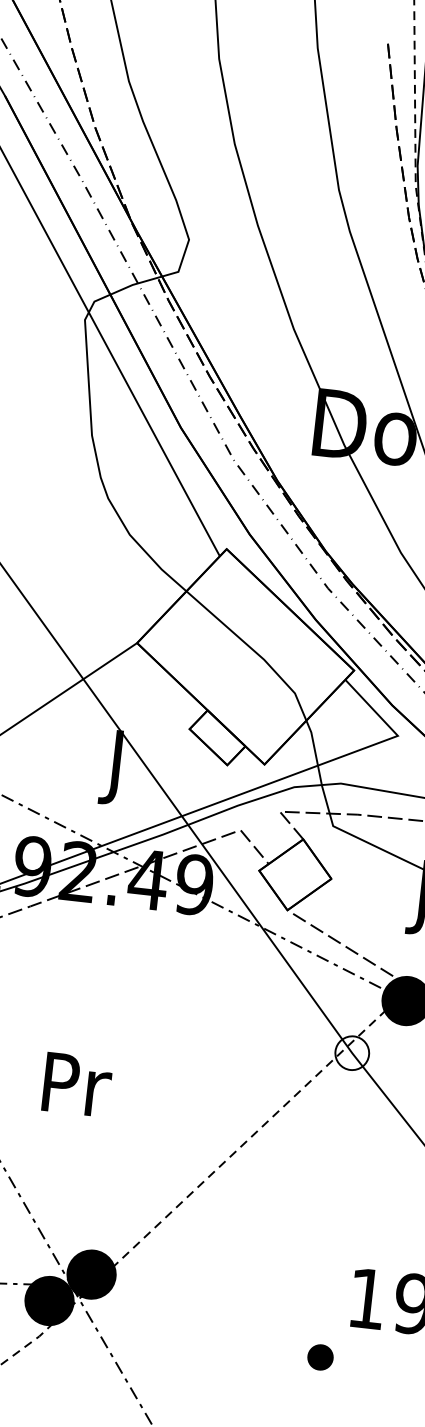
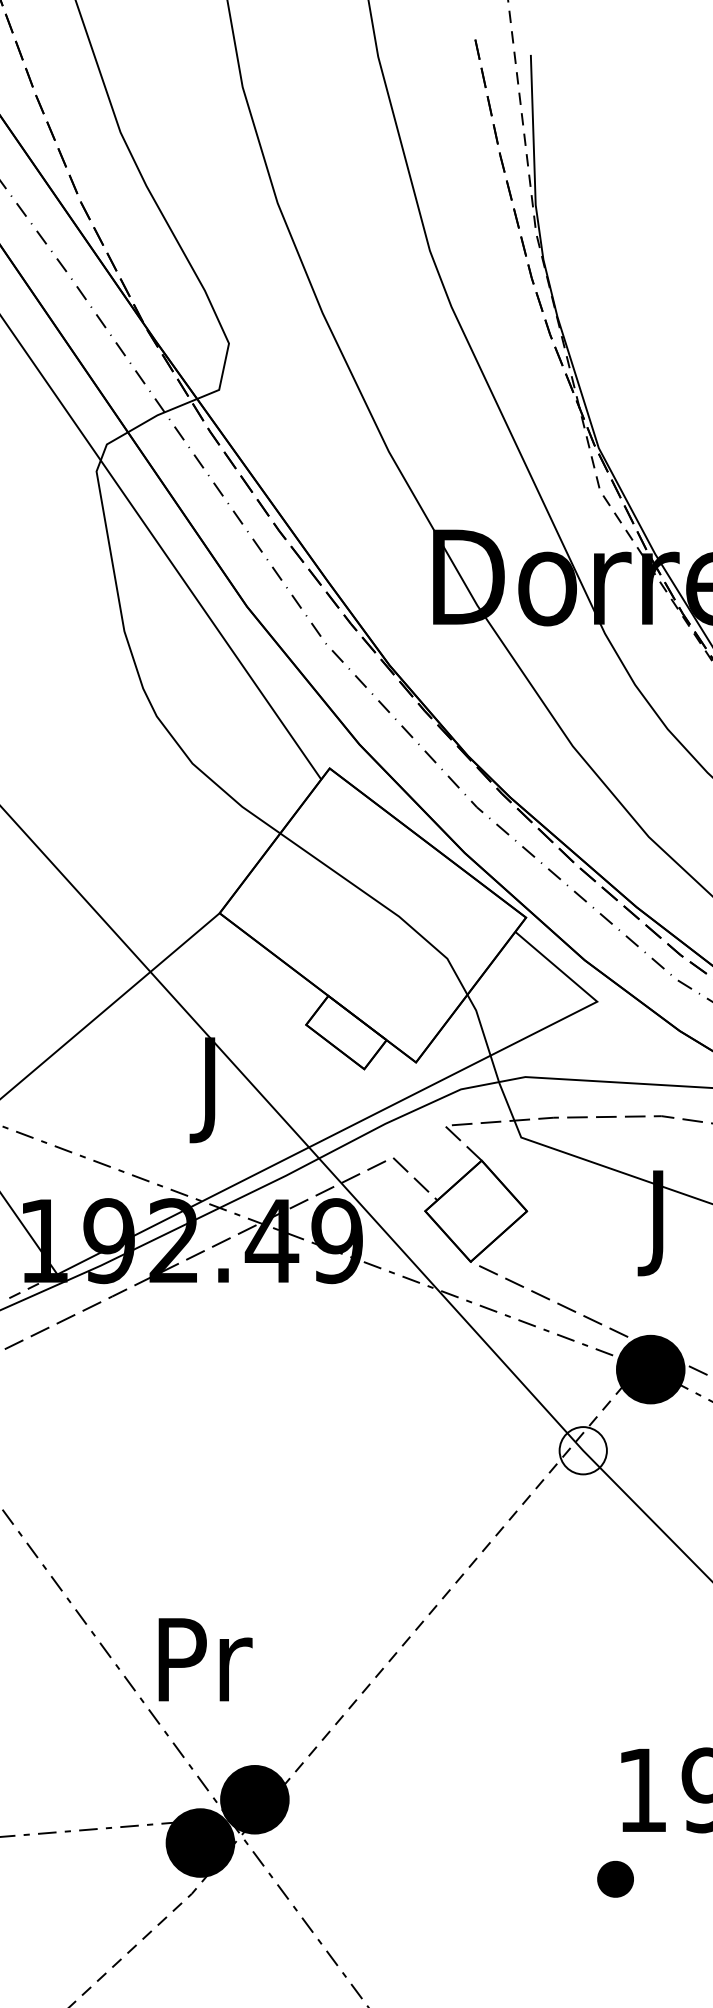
text: (77, 1084) -> (205, 1659), moved
part: (320, 1357) -> (615, 1879), moved

